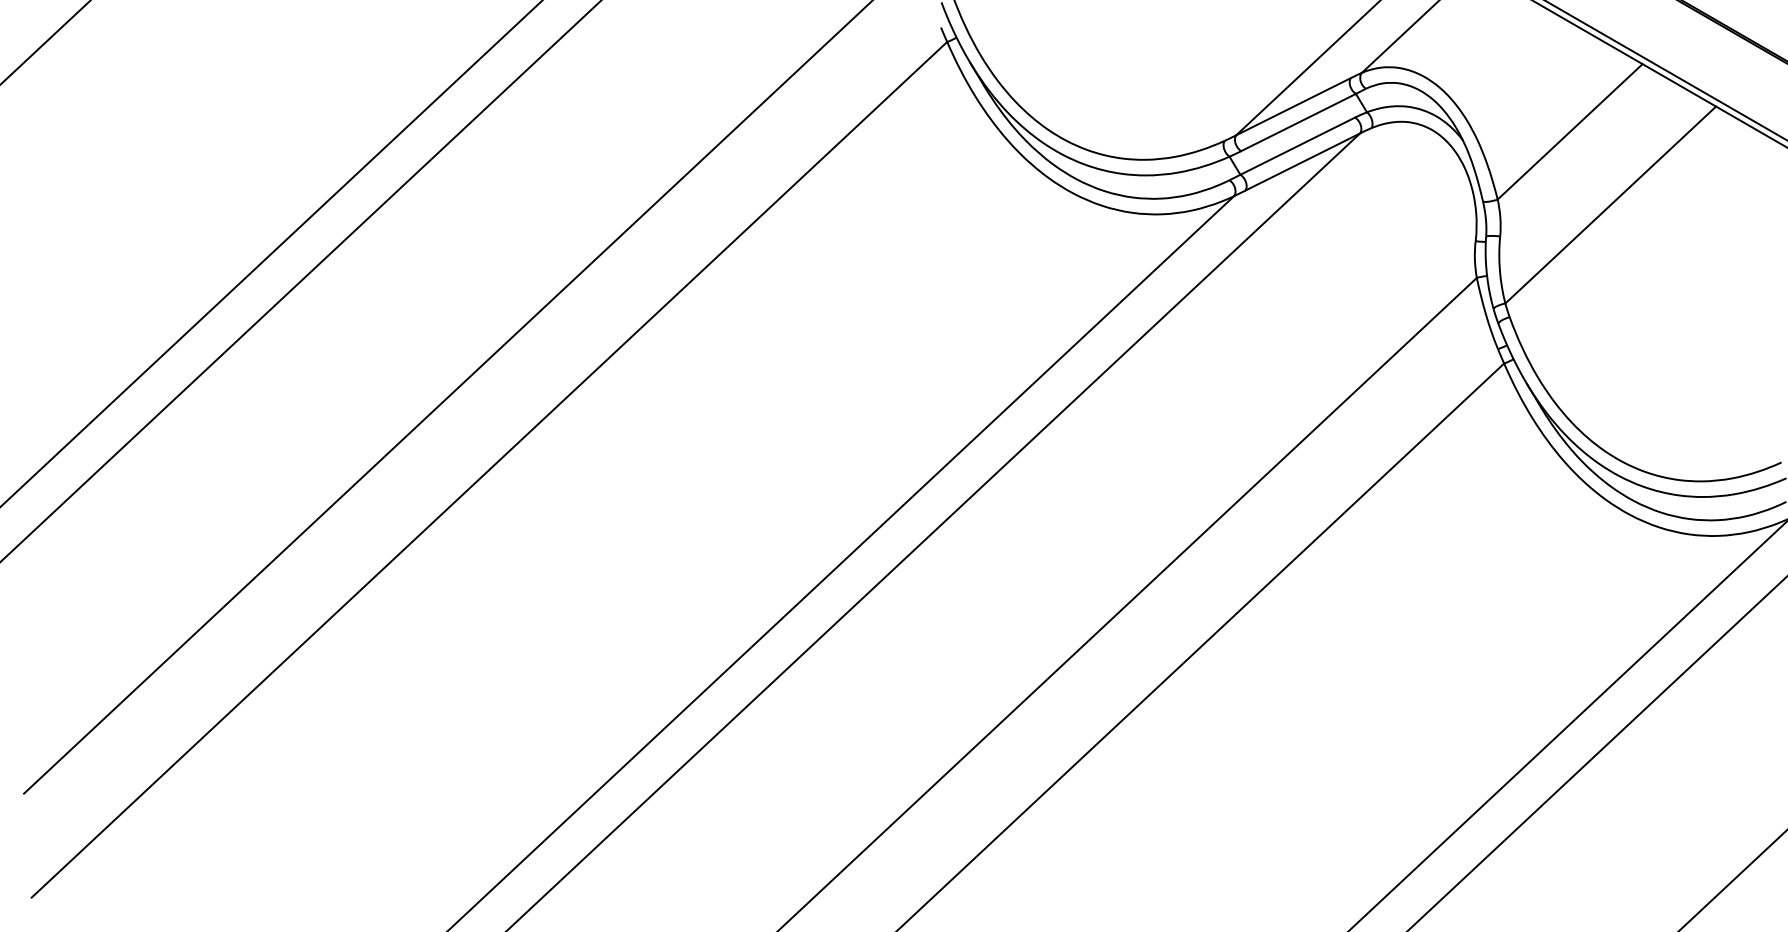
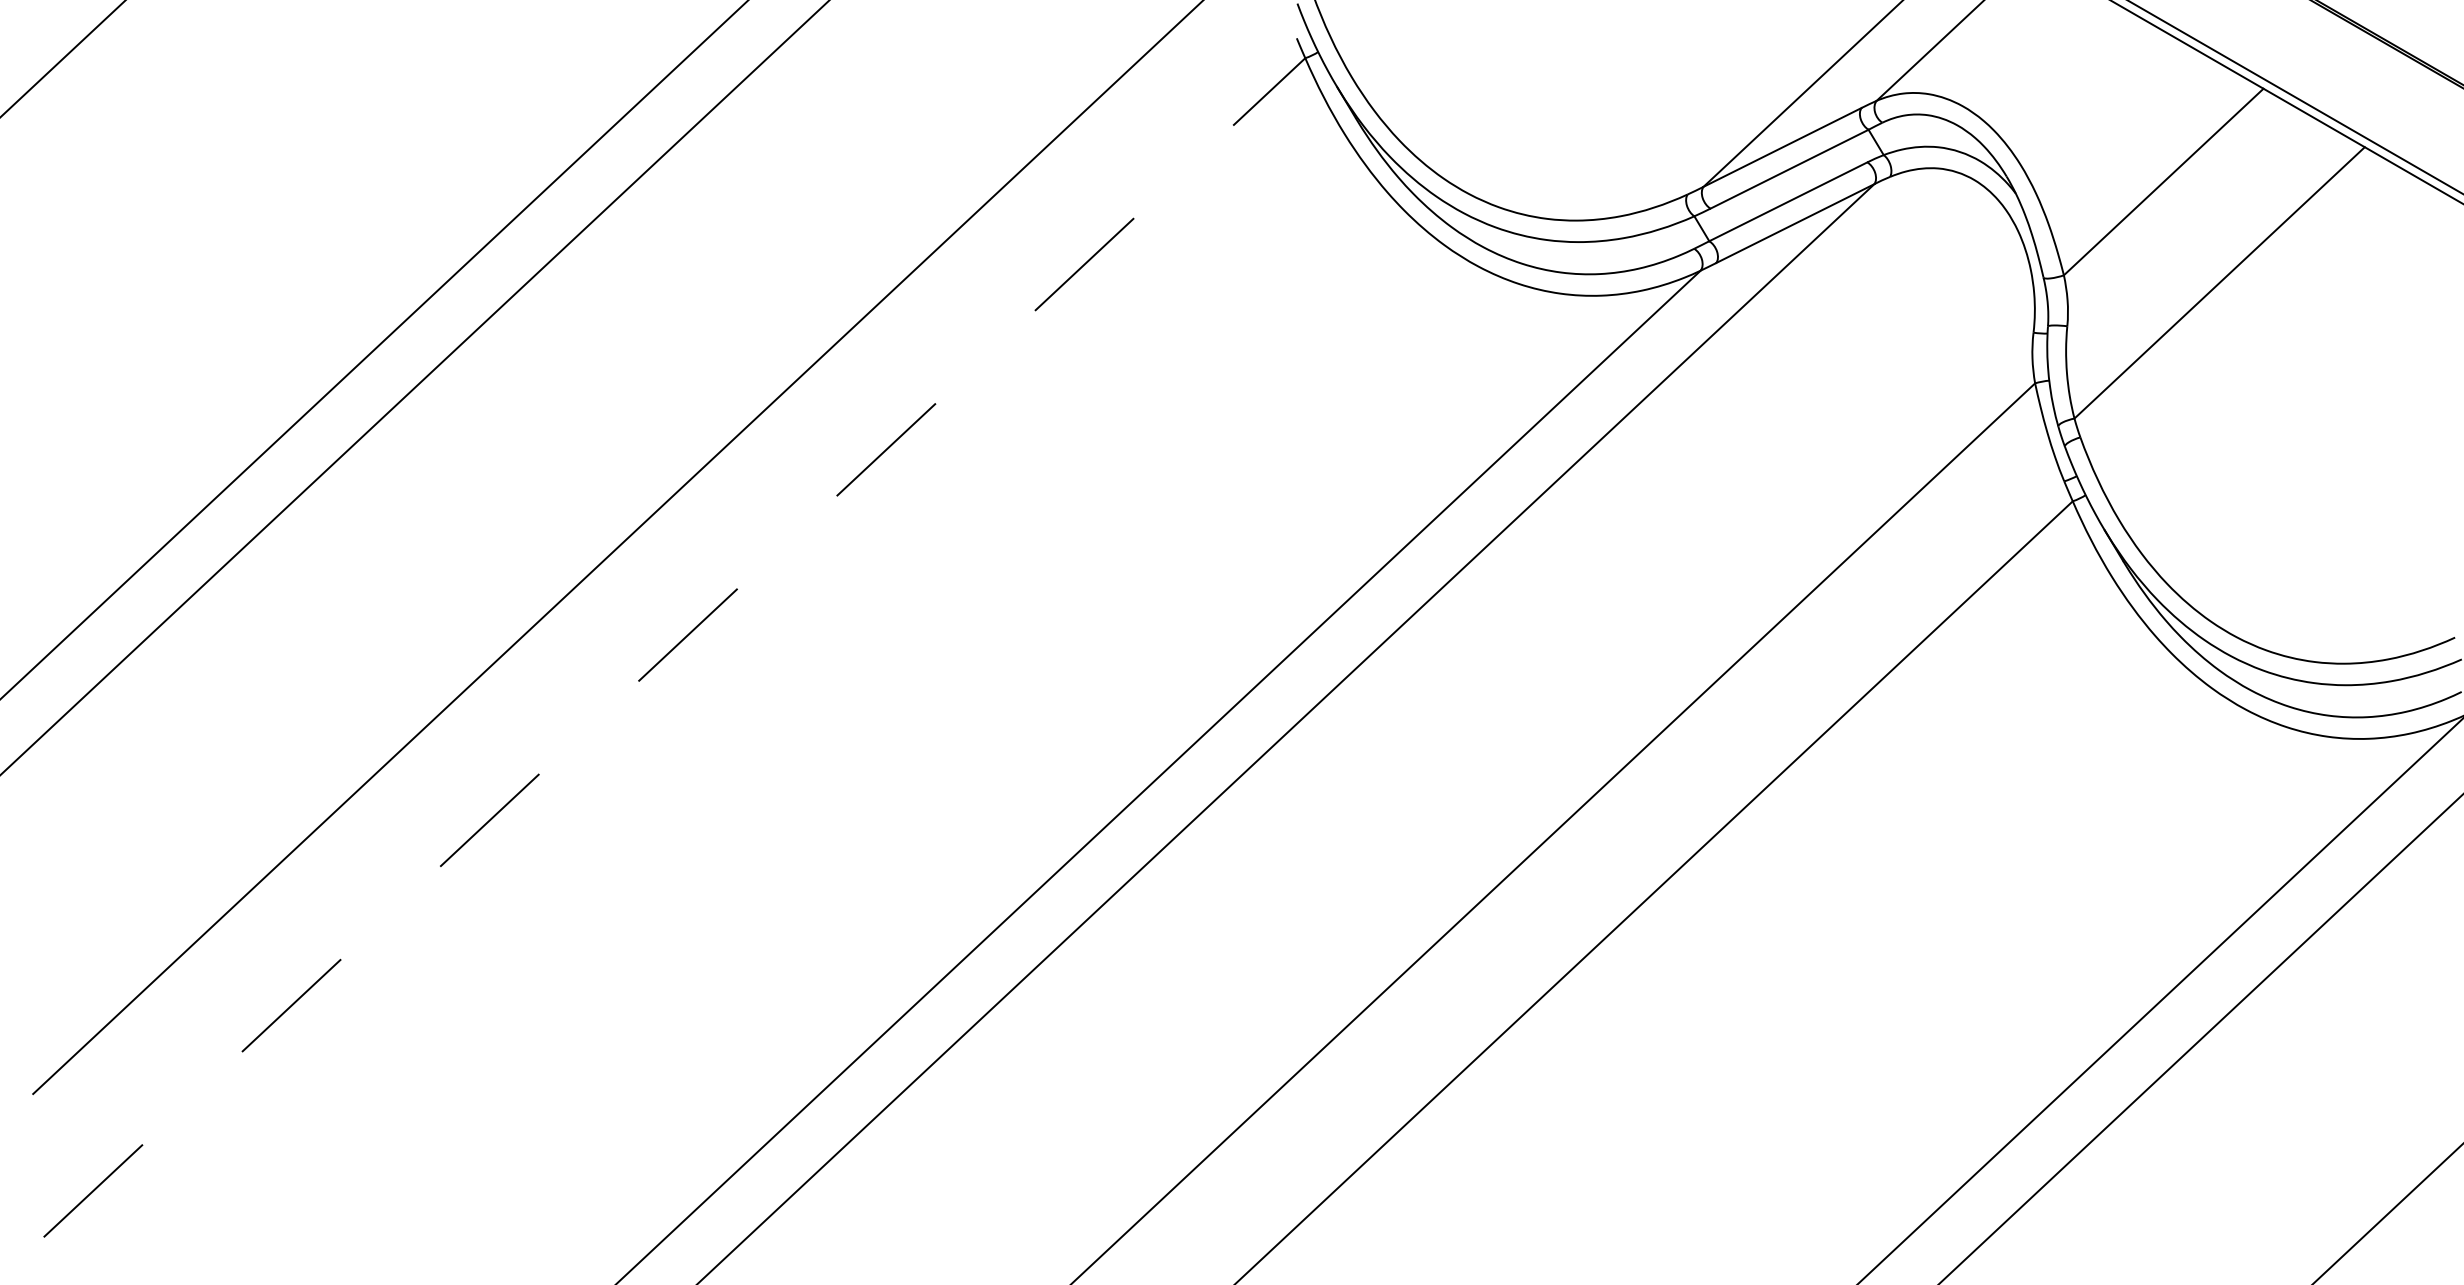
line: (489, 469) -> (674, 647), solid -> dashed

